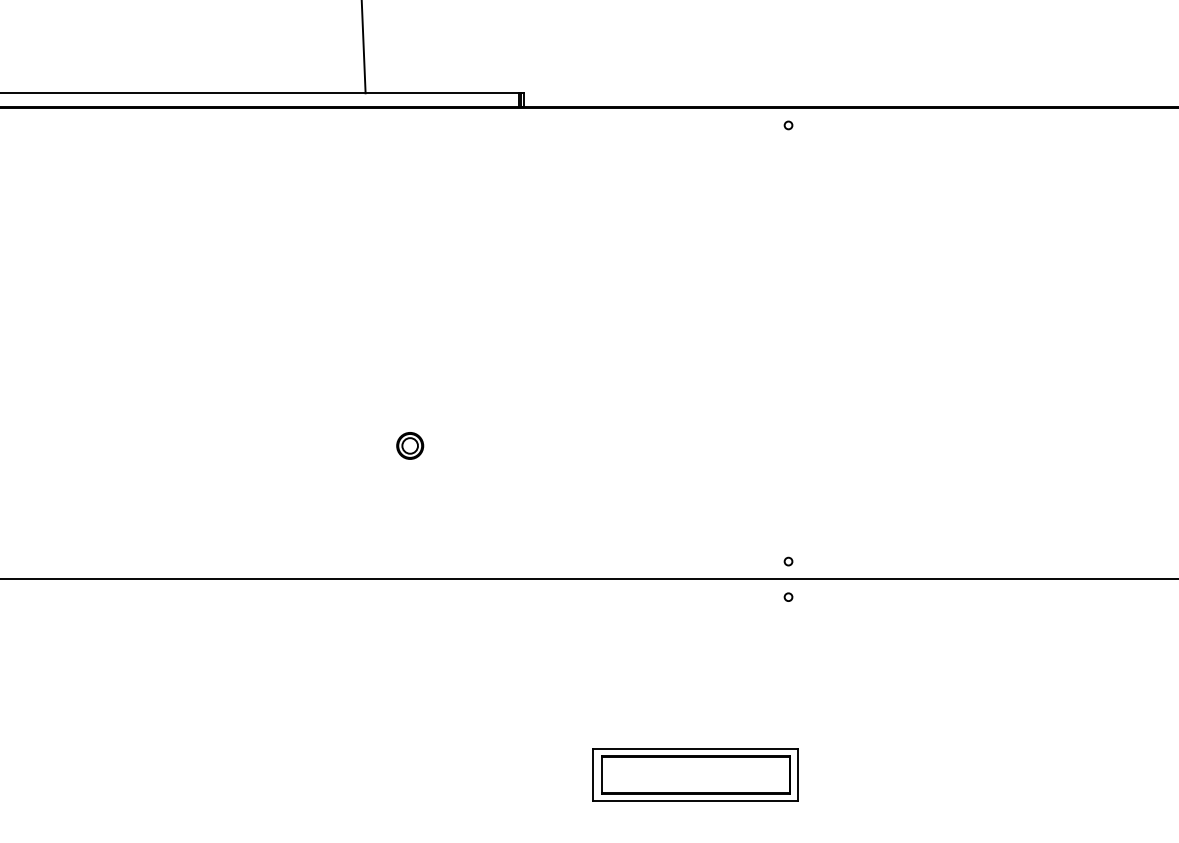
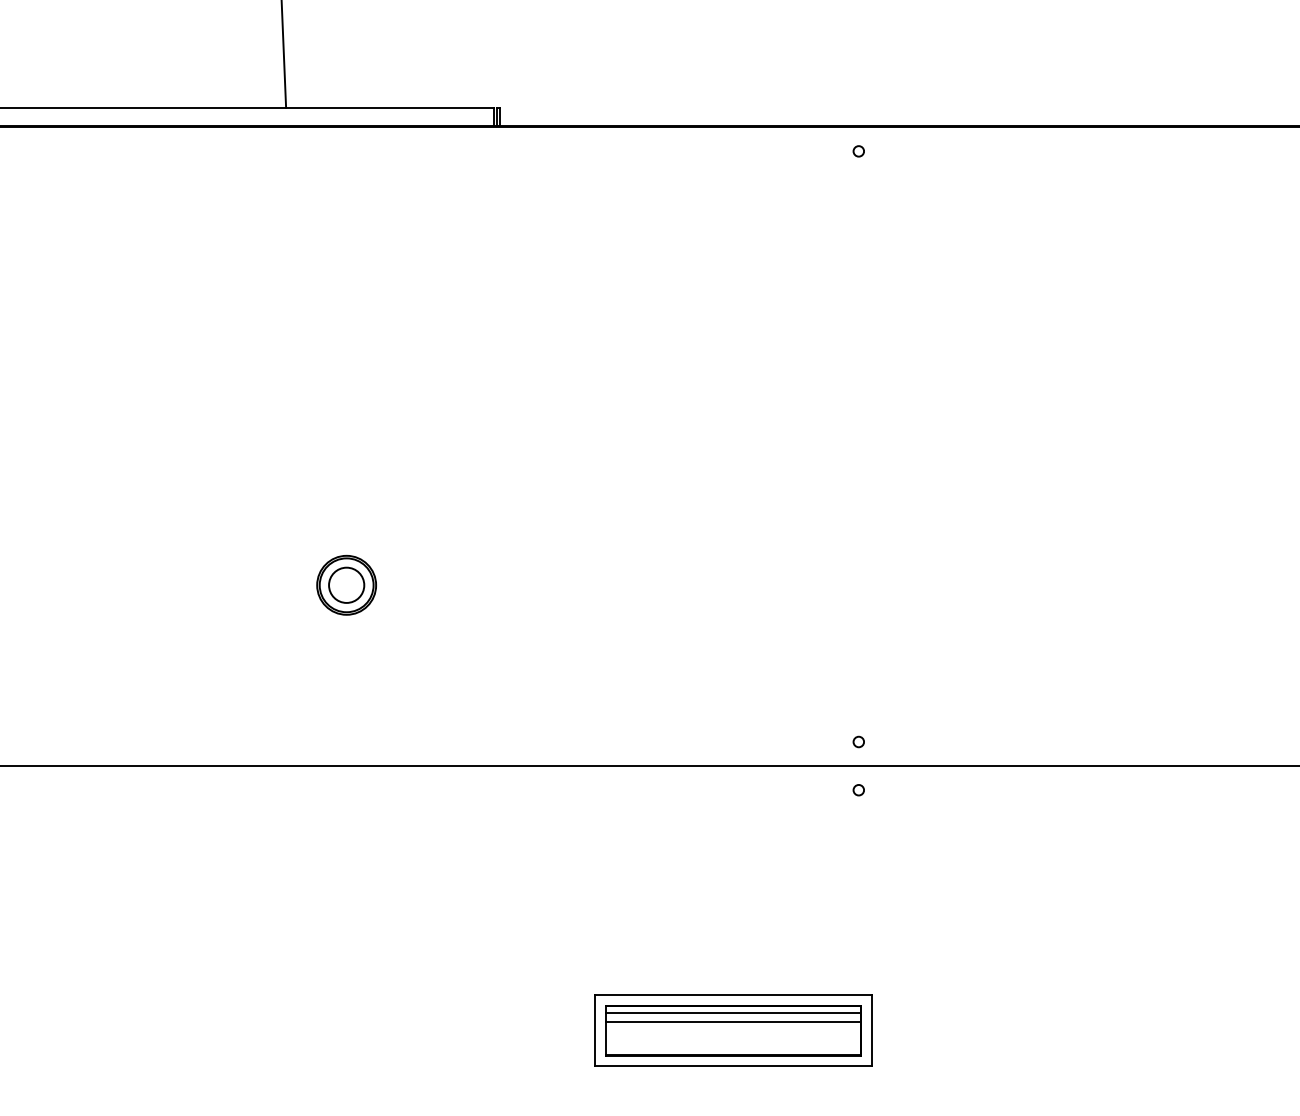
part: (409, 445) -> (345, 584), size x1.67
line: (695, 762) -> (732, 1014), added
line: (695, 768) -> (732, 1022), added

